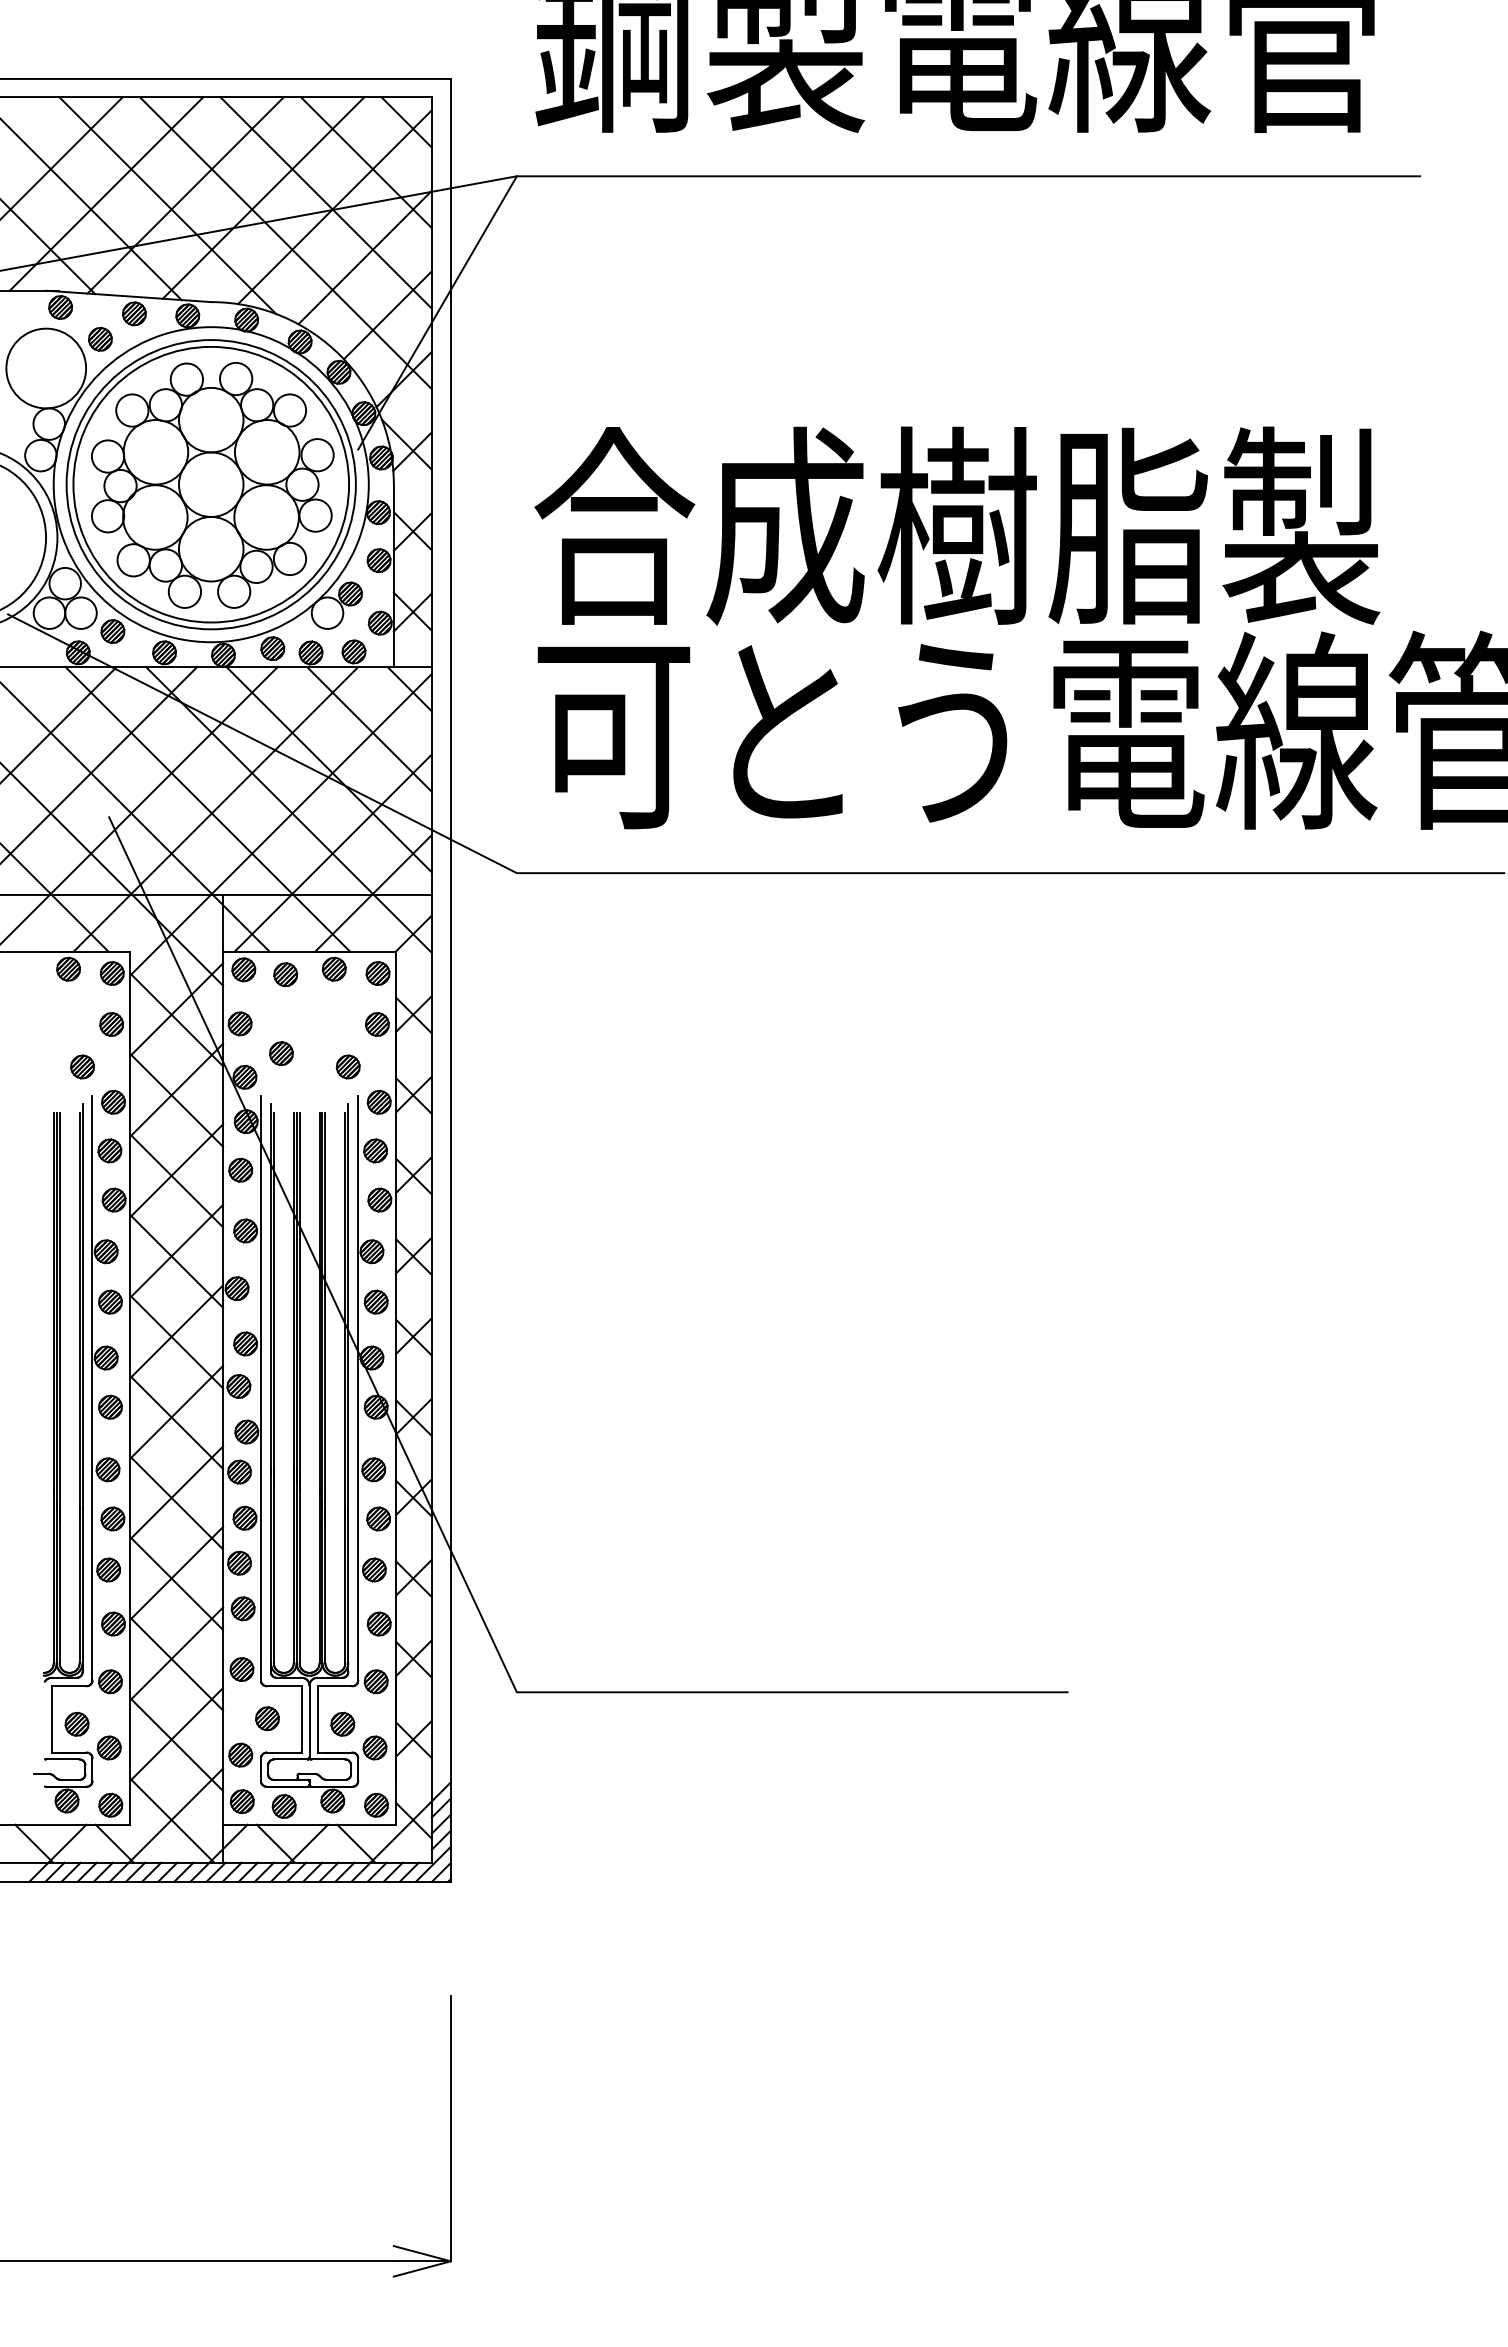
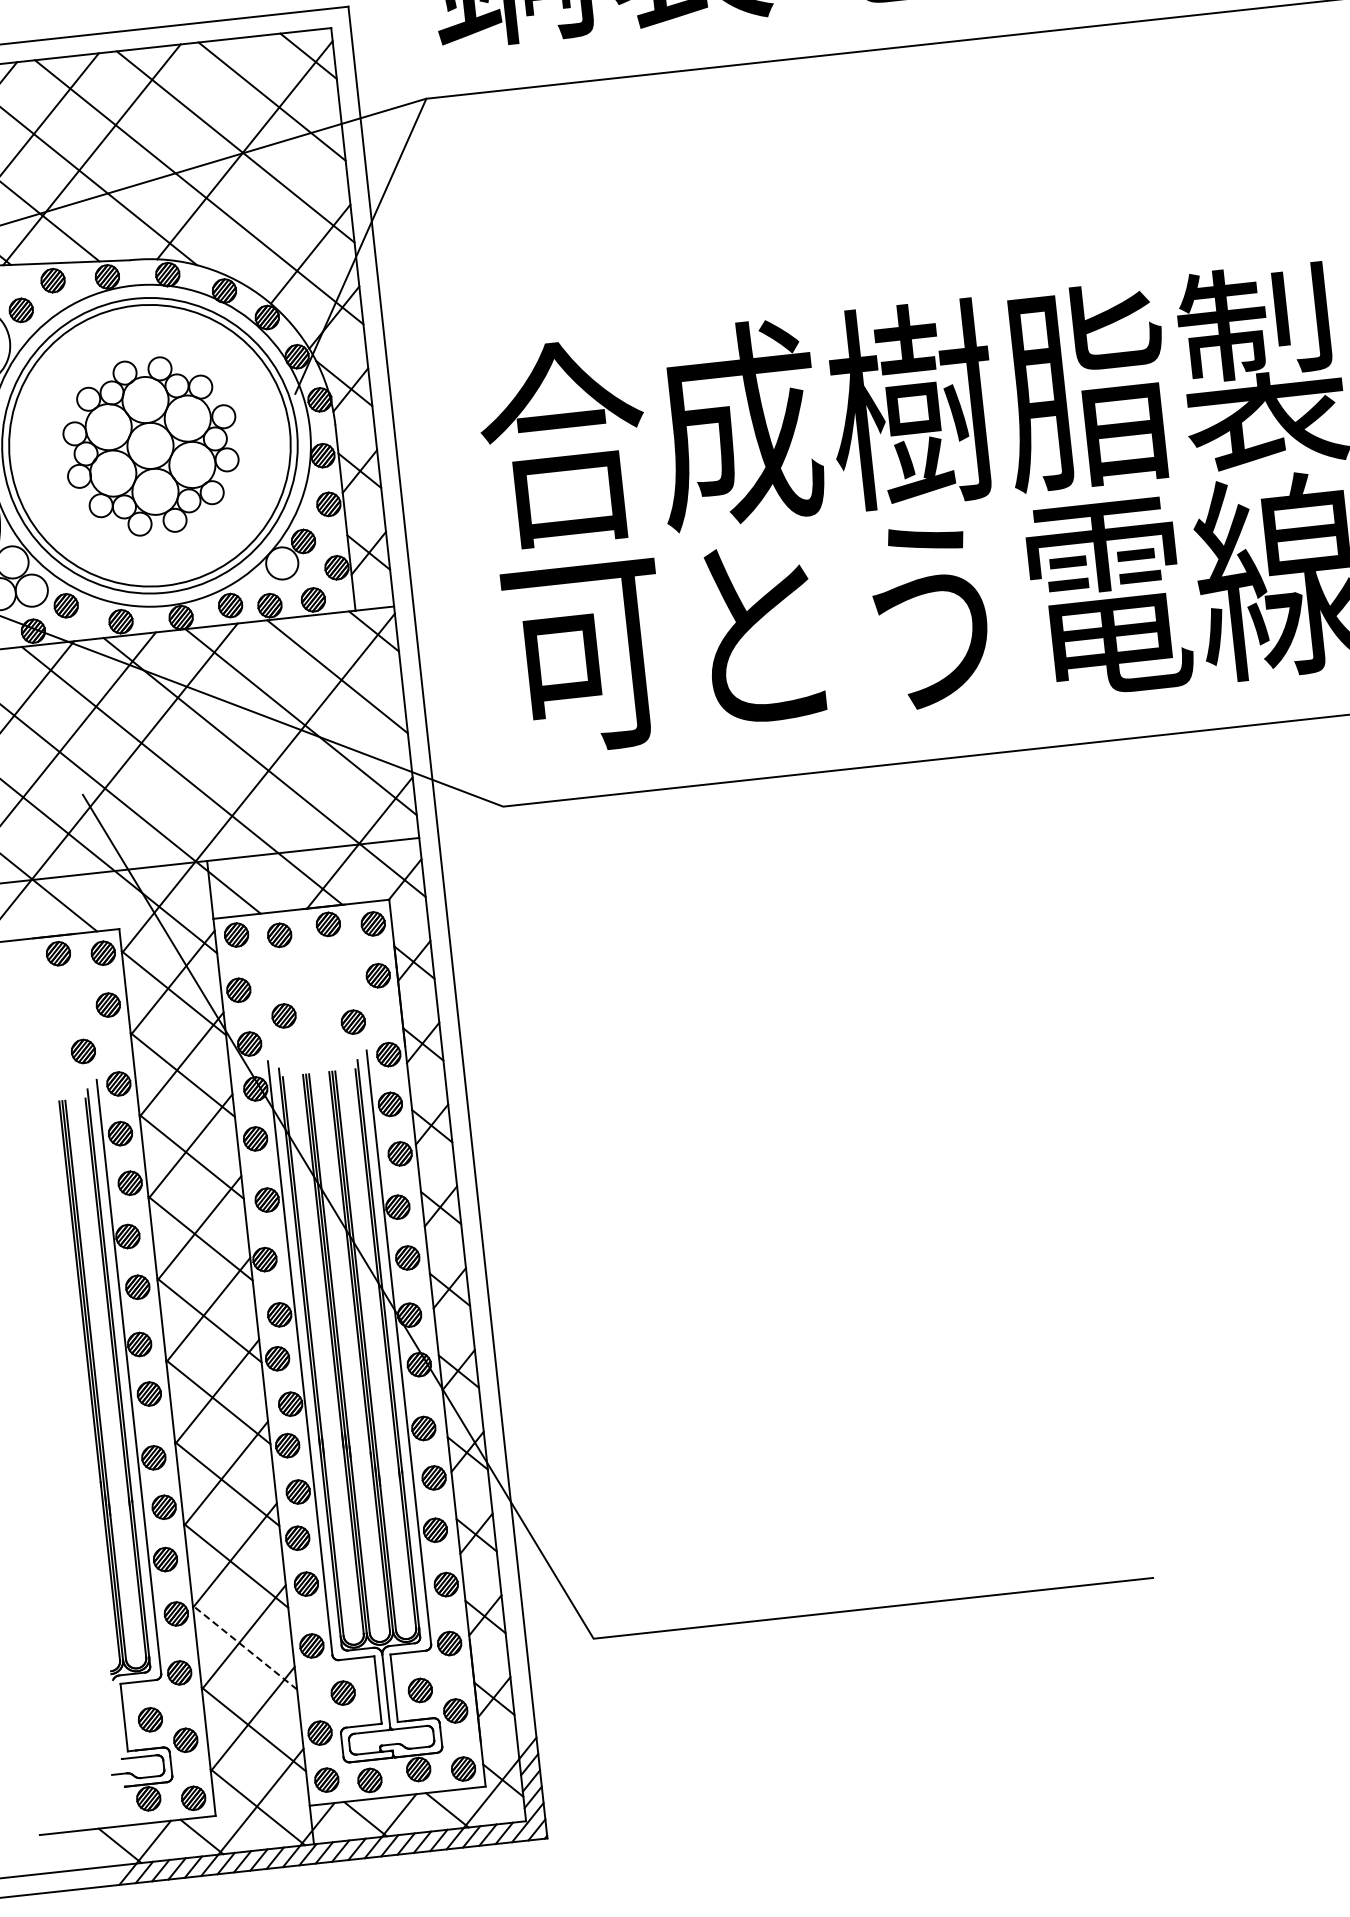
line: (263, 197) -> (171, 148), removed
line: (364, 257) -> (280, 198), removed
part: (212, 485) -> (151, 446), size x0.7
line: (215, 808) -> (189, 774), removed
line: (332, 852) -> (313, 806), removed
line: (176, 1663) -> (244, 1647), solid -> dashed

